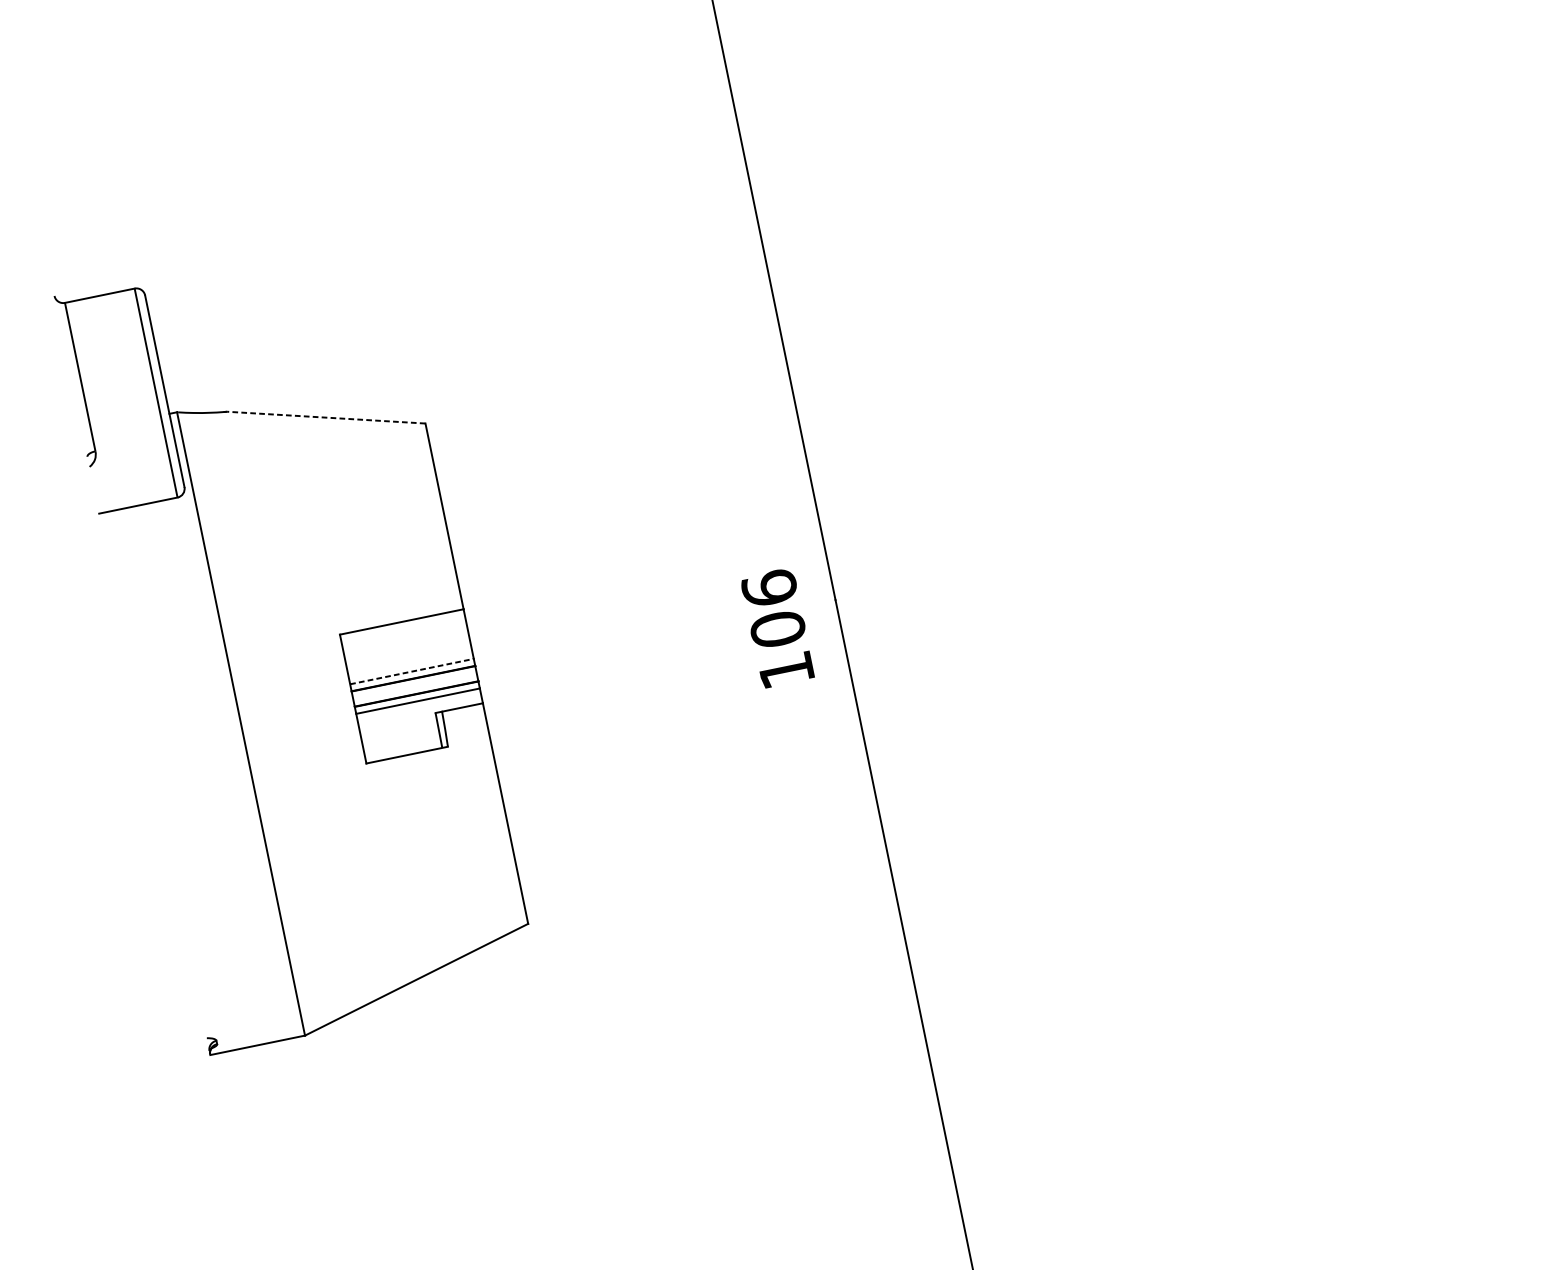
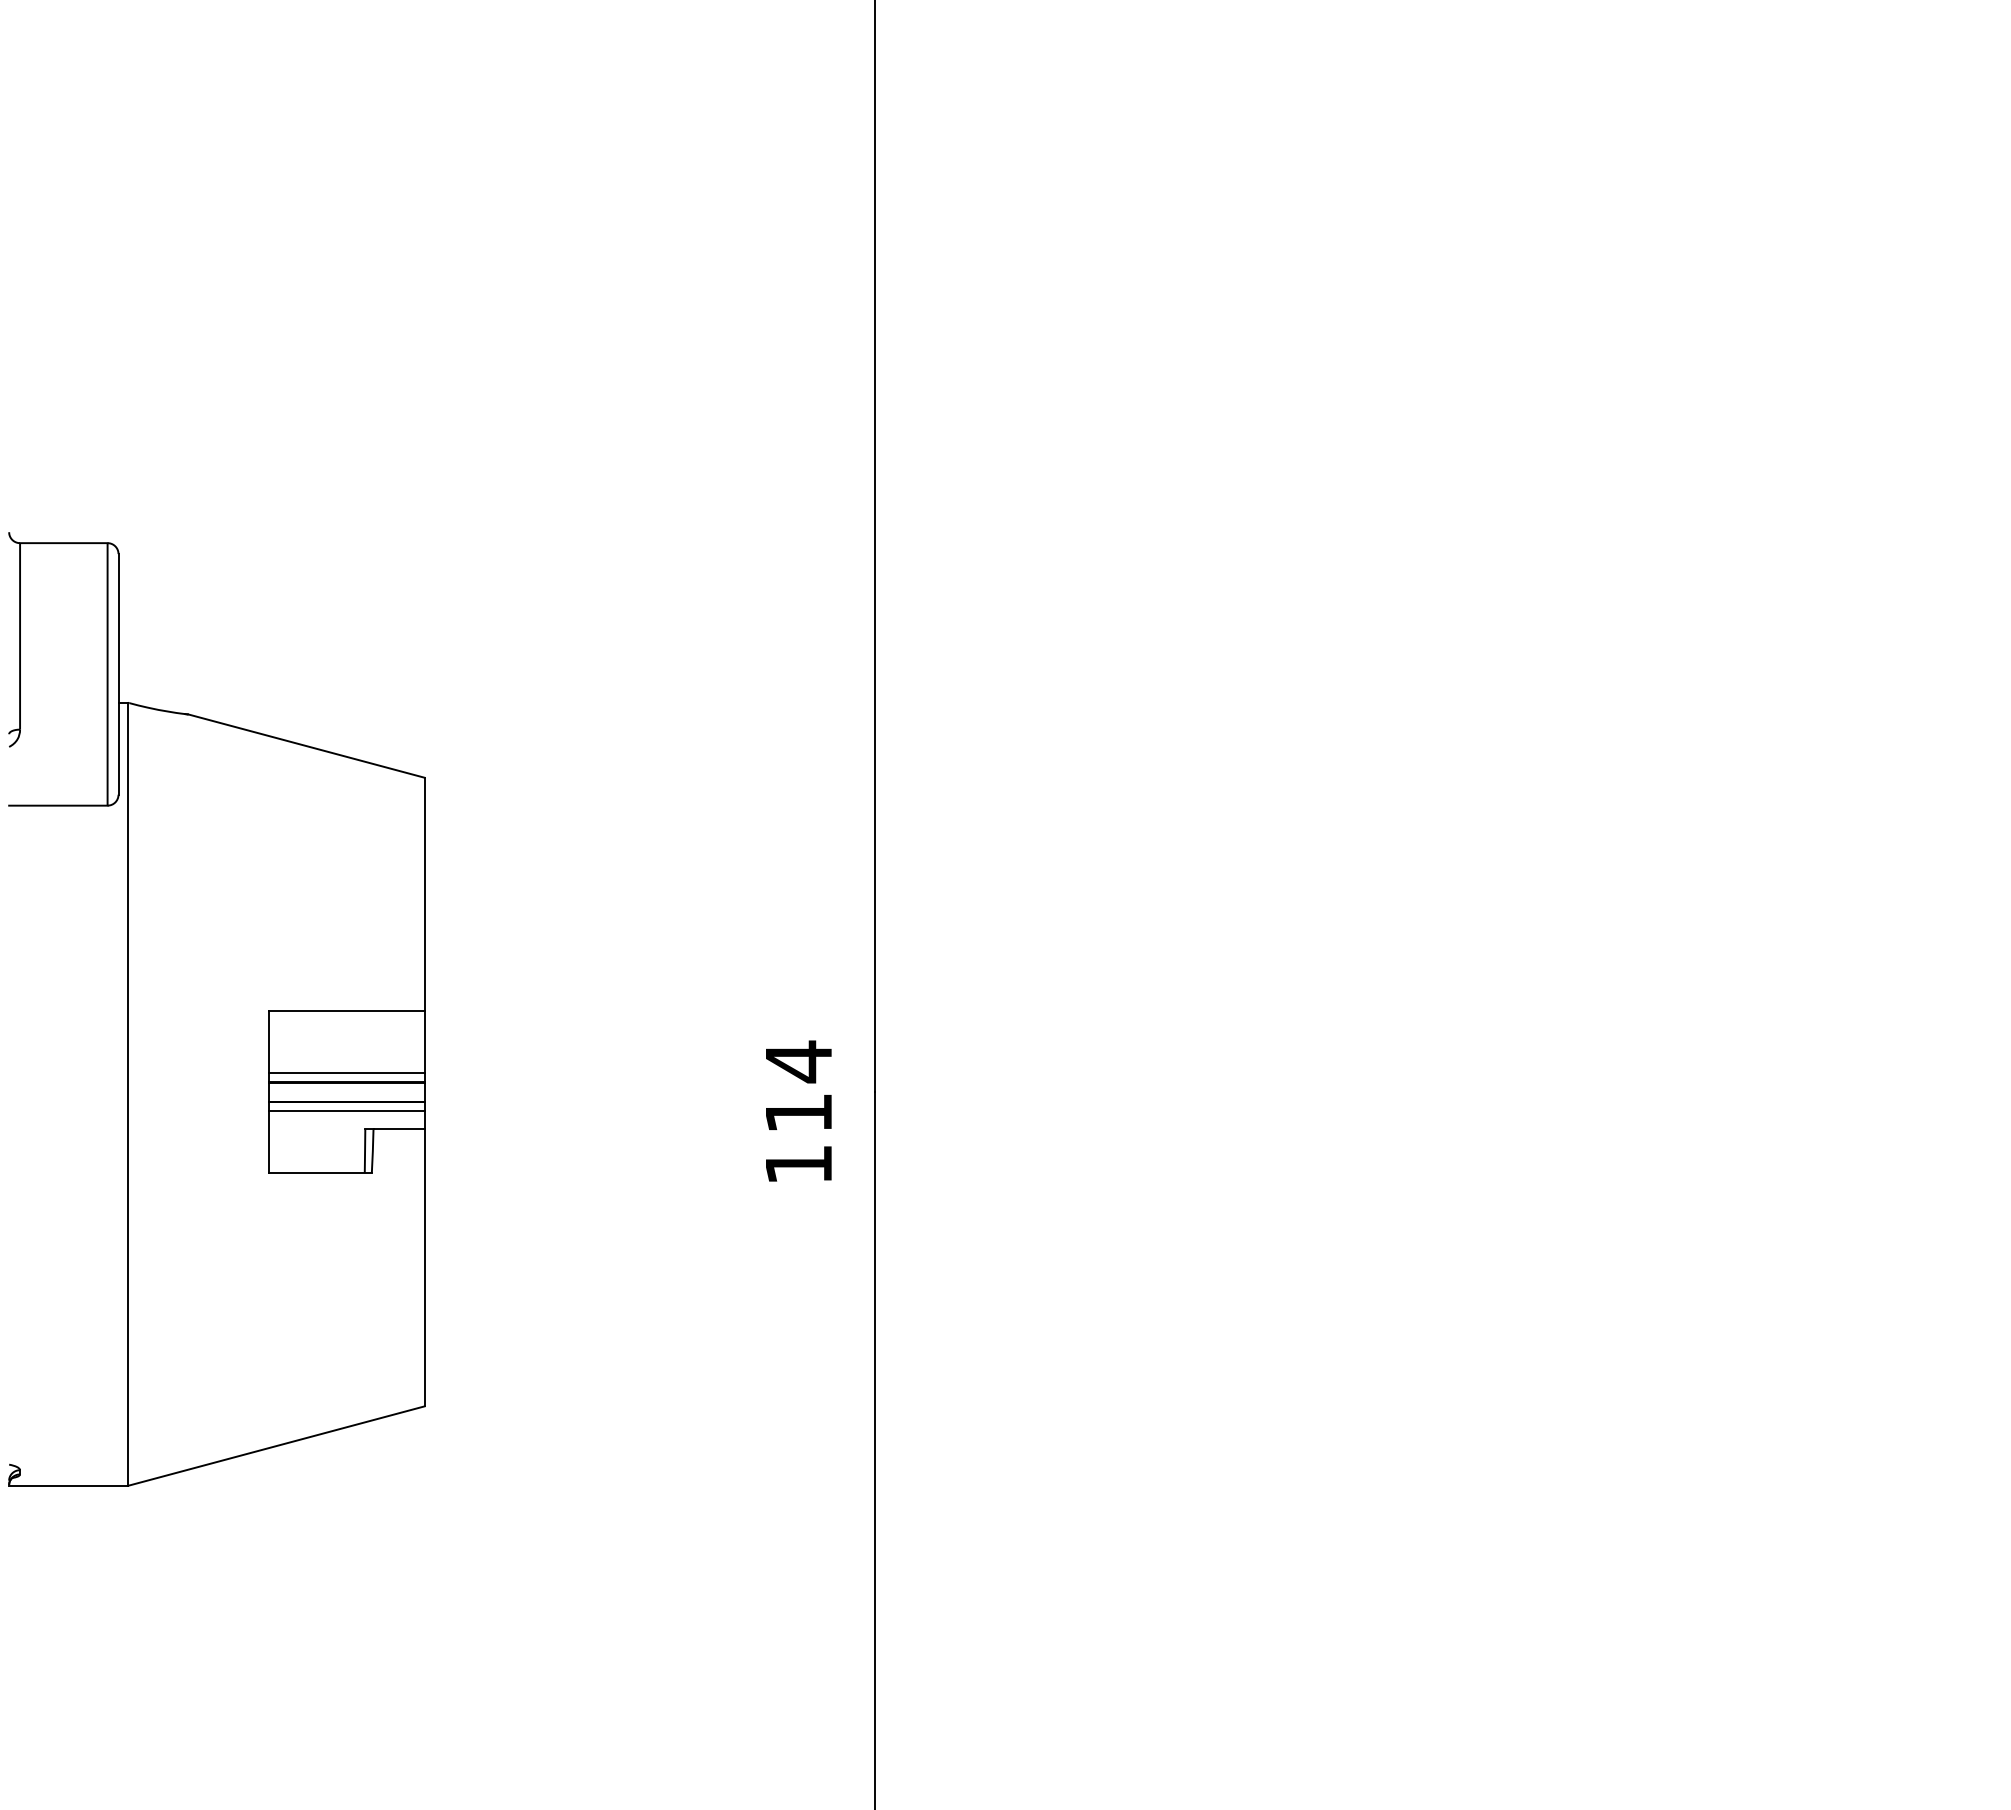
line: (326, 417) -> (306, 746), dashed -> solid
text: (773, 608) -> (798, 1086), 106 -> 114
line: (412, 671) -> (347, 1073), dashed -> solid

